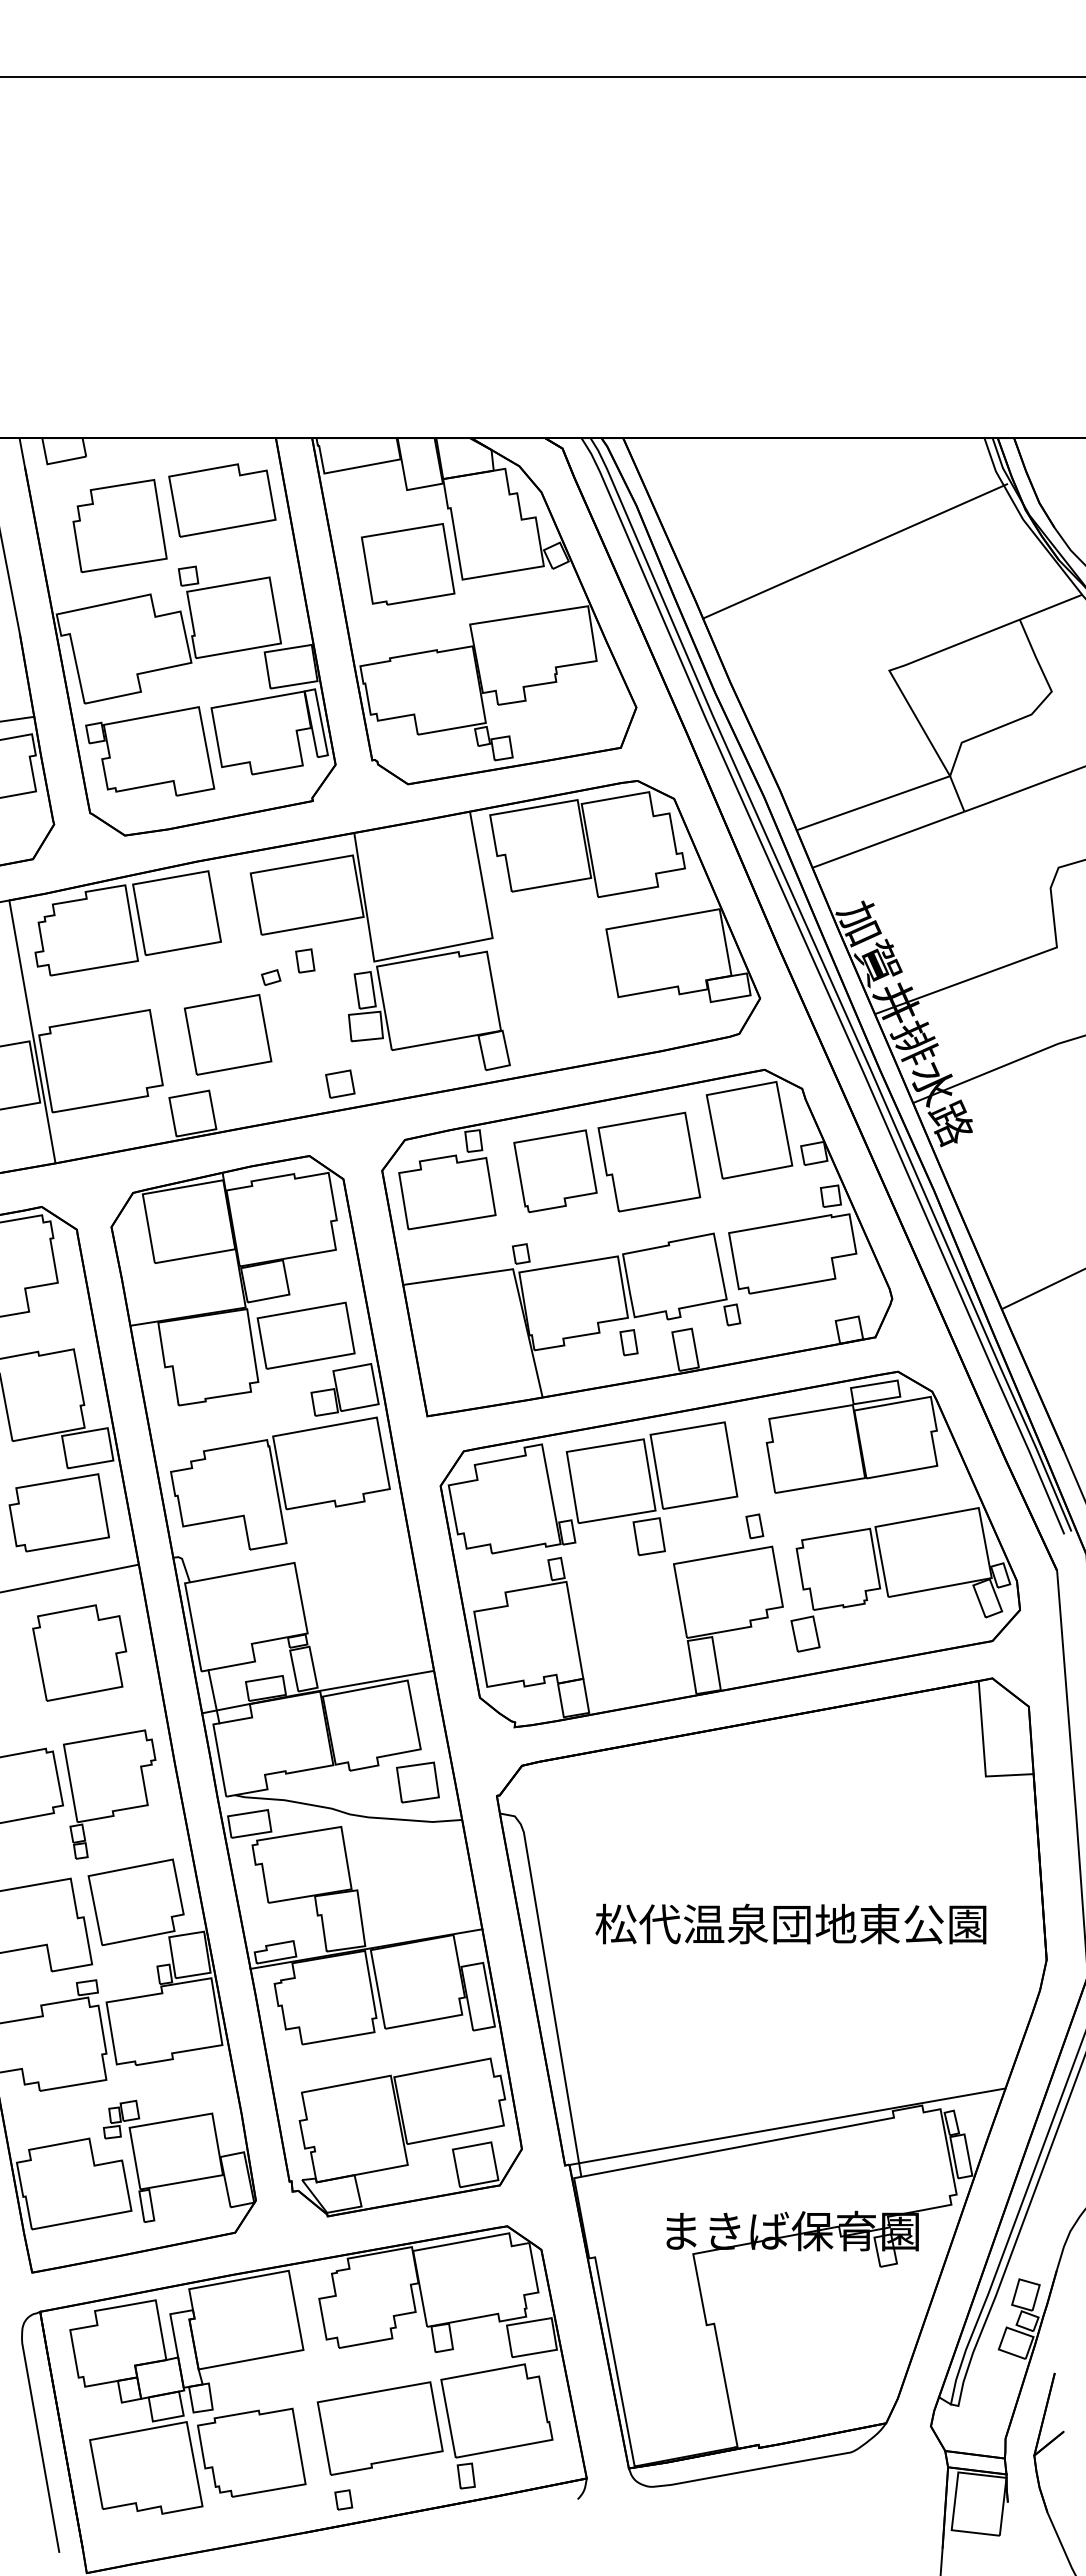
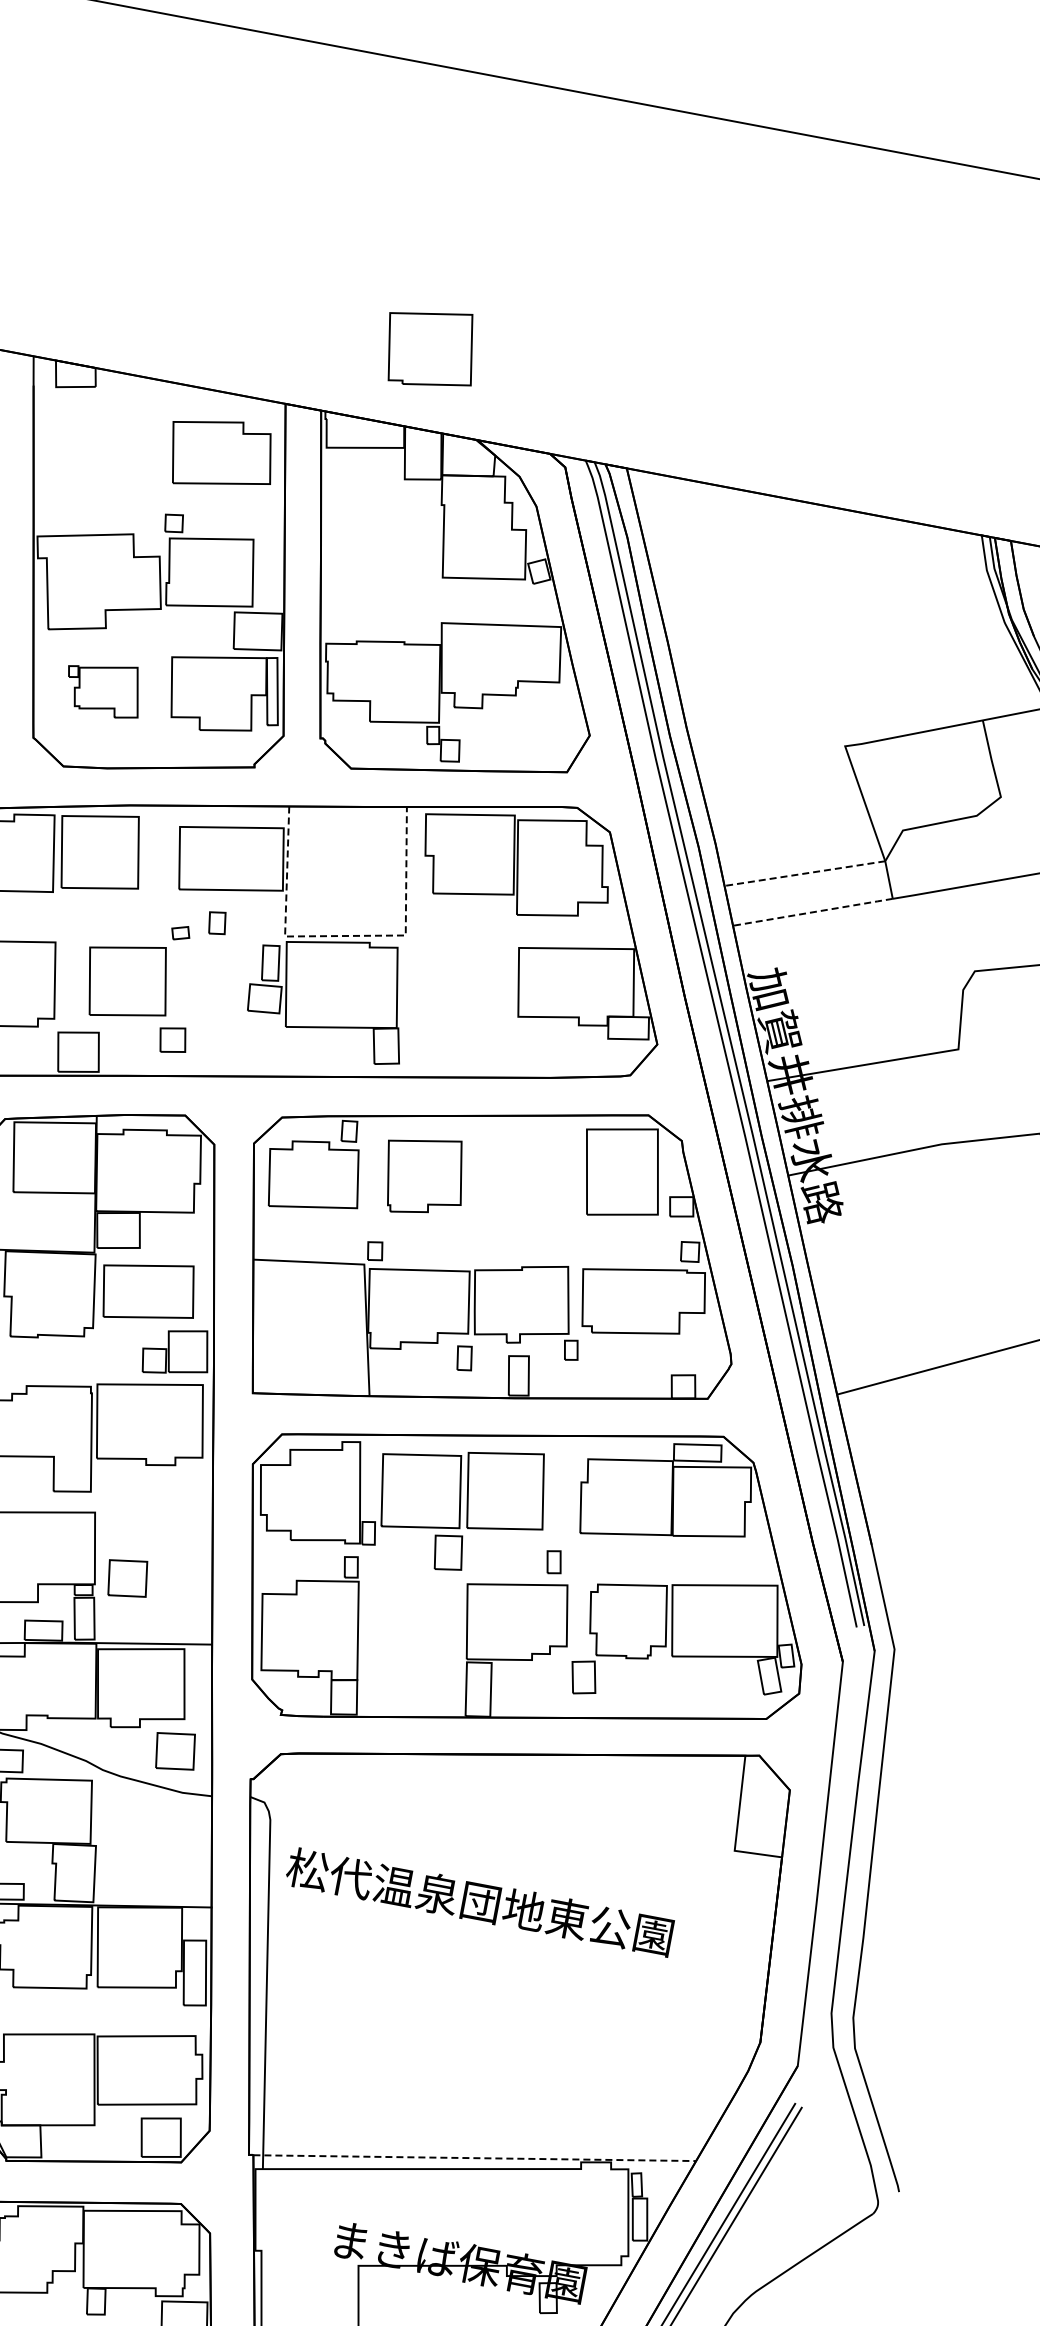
part: (119, 526) -> (115, 461), removed
line: (855, 551) -> (834, 622), removed
part: (408, 564) -> (431, 348), moved
part: (150, 751) -> (104, 688), size x0.6
line: (872, 803) -> (803, 873), solid -> dashed
line: (889, 839) -> (813, 912), solid -> dashed
line: (433, 949) -> (345, 935), solid -> dashed
part: (340, 1083) -> (173, 1039), moved
part: (649, 1161) -> (518, 1184), removed
part: (338, 1621) -> (127, 1578), added
text: (790, 1923) -> (479, 1901), moved
line: (788, 2126) -> (475, 2158), solid -> dashed

